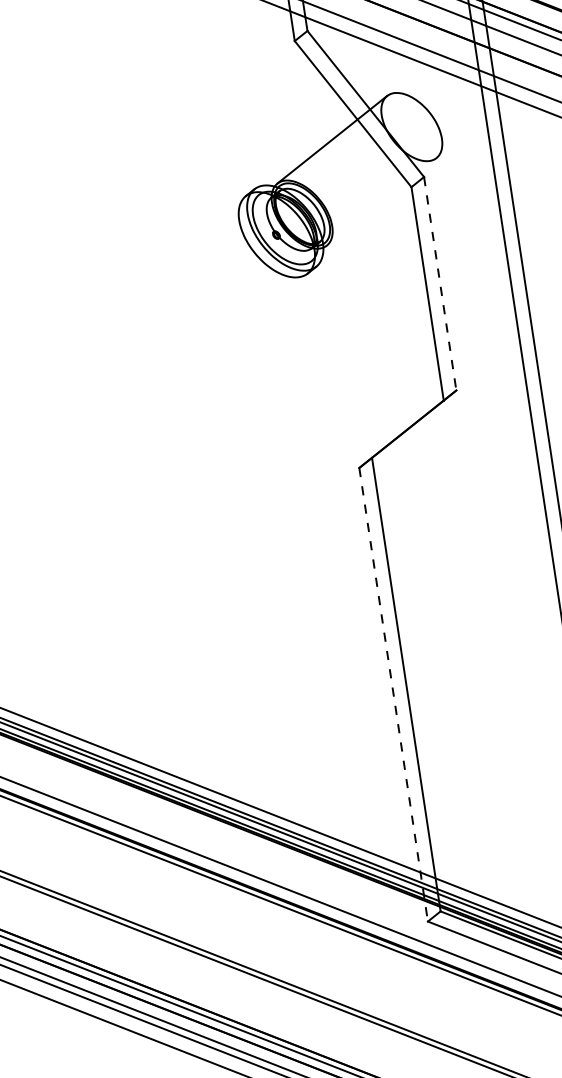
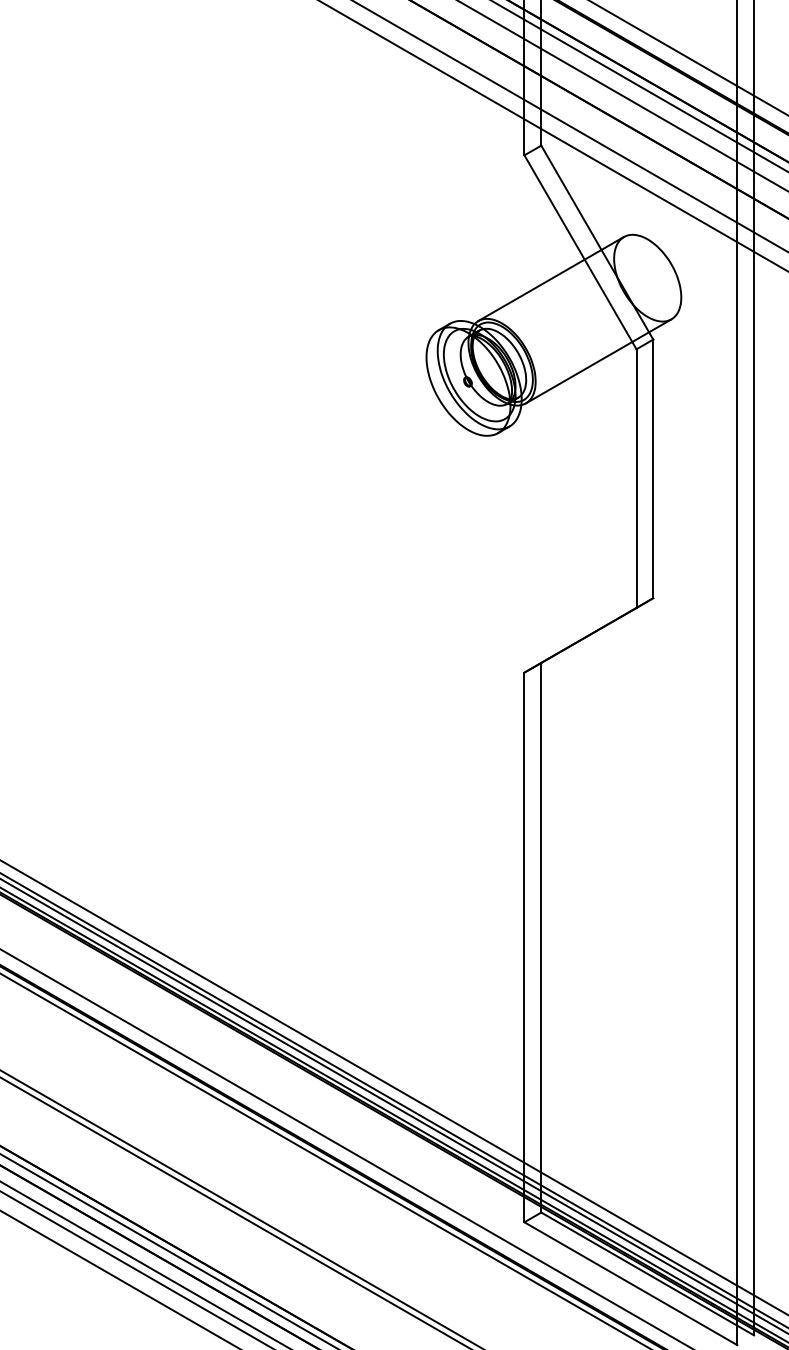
line: (381, 201) -> (598, 361), added
line: (440, 284) -> (653, 469), dashed -> solid
line: (393, 694) -> (524, 947), dashed -> solid

